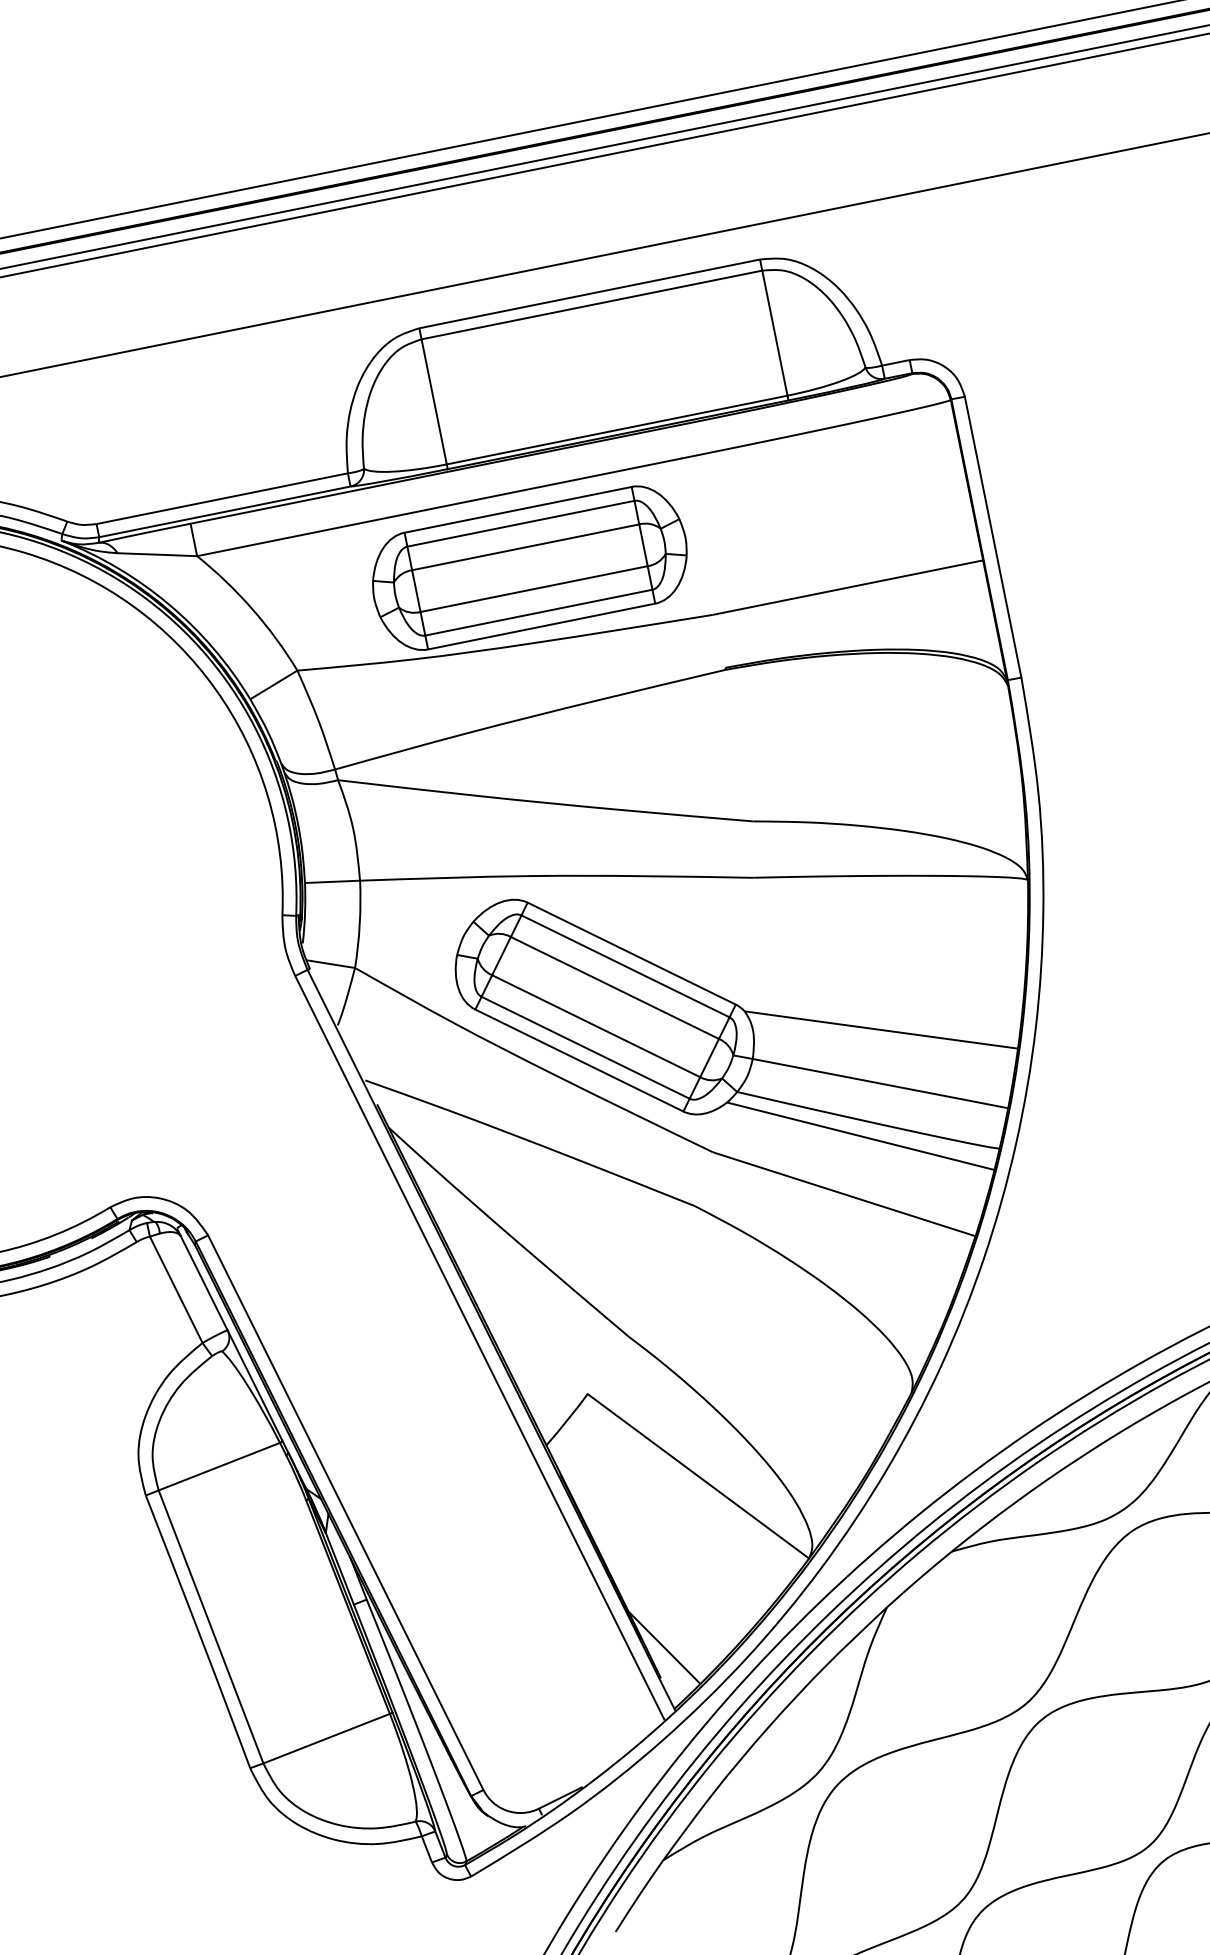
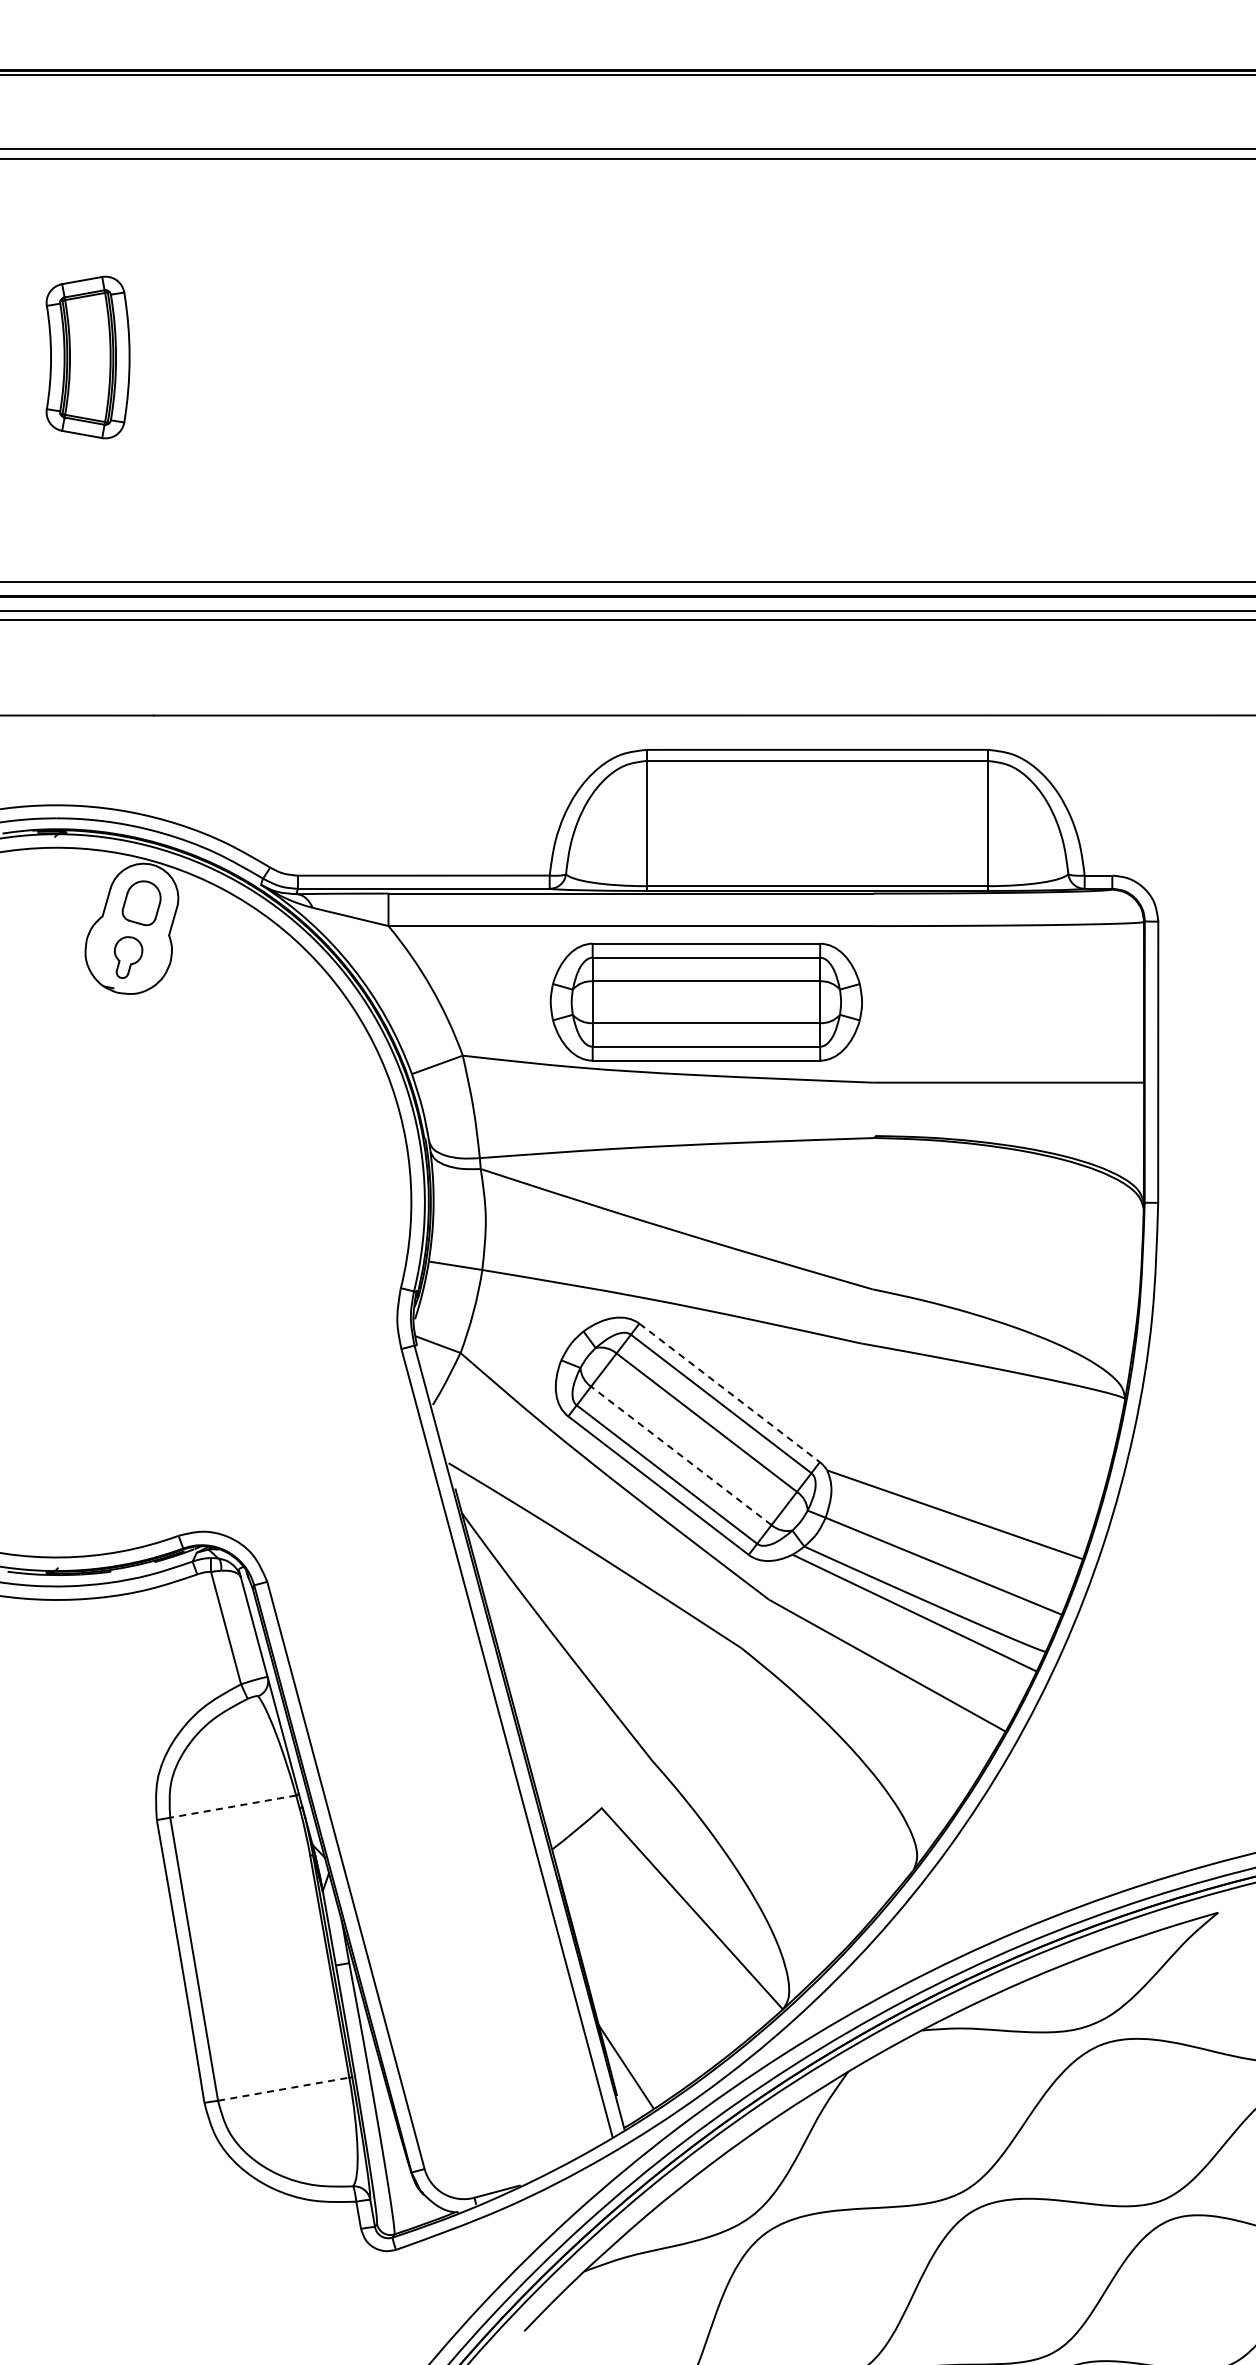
line: (631, 953) -> (729, 1392), solid -> dashed
line: (596, 1025) -> (681, 1455), solid -> dashed
line: (219, 1466) -> (233, 1806), solid -> dashed
line: (326, 1739) -> (283, 2089), solid -> dashed

